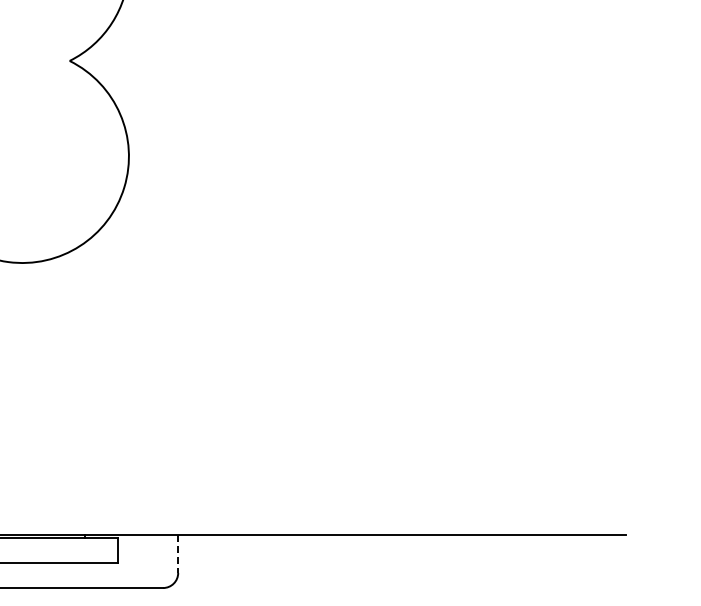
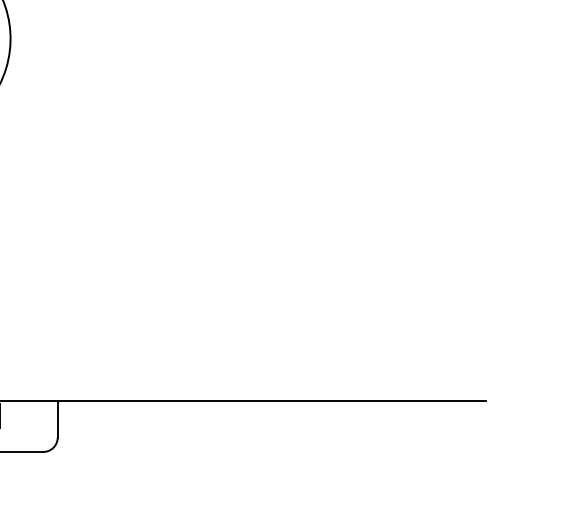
line: (178, 554) -> (58, 419), dashed -> solid

